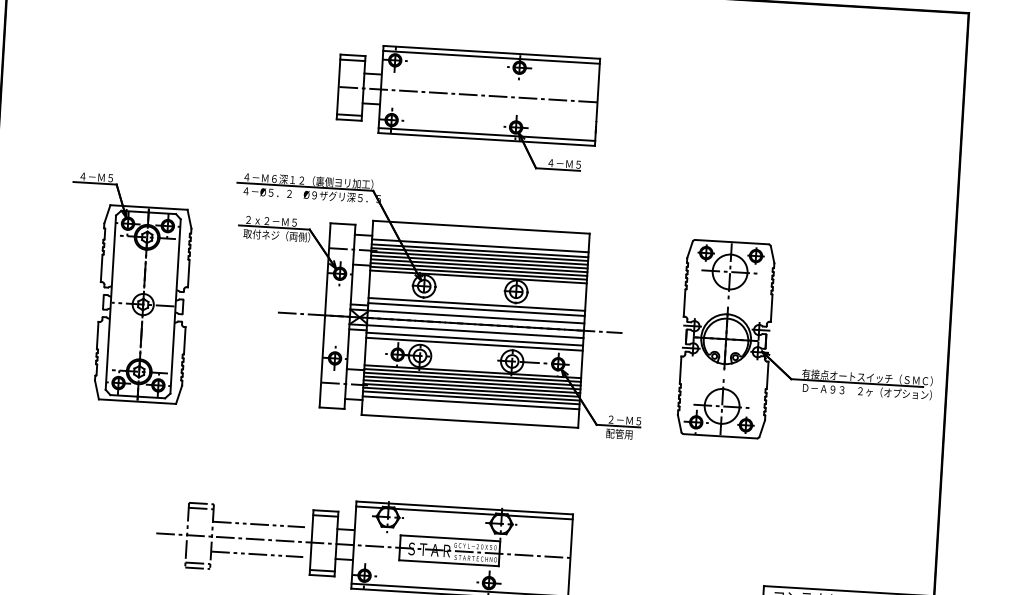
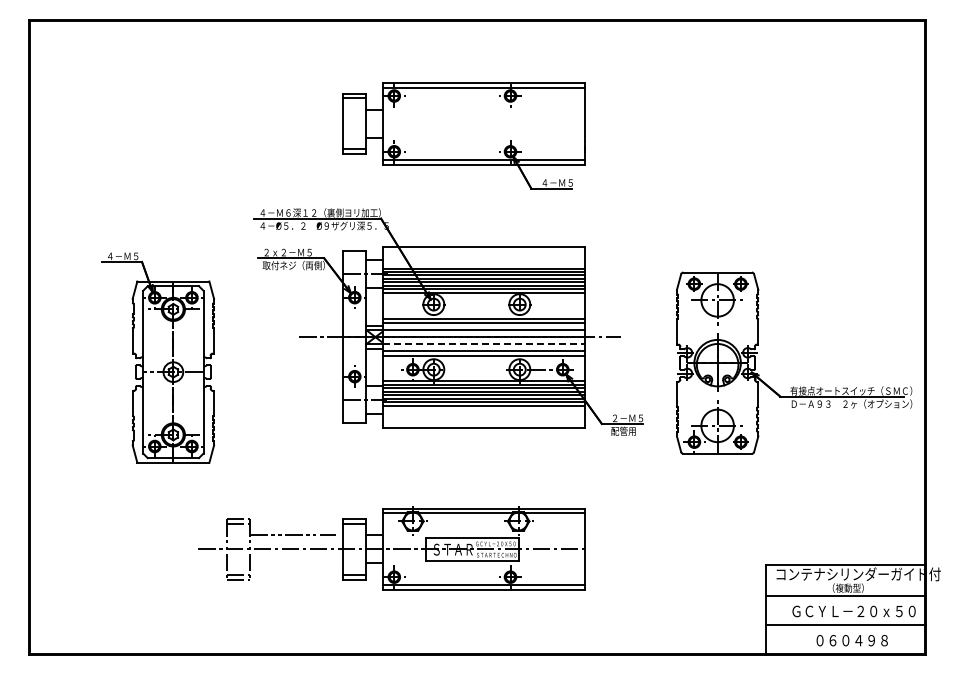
line: (467, 94) -> (463, 123), removed
line: (480, 245) -> (483, 263), removed
part: (127, 287) -> (157, 357), moved
line: (475, 332) -> (484, 344), solid -> dashed
part: (805, 369) -> (793, 386), moved
line: (470, 402) -> (483, 410), removed
line: (257, 554) -> (293, 563), removed

